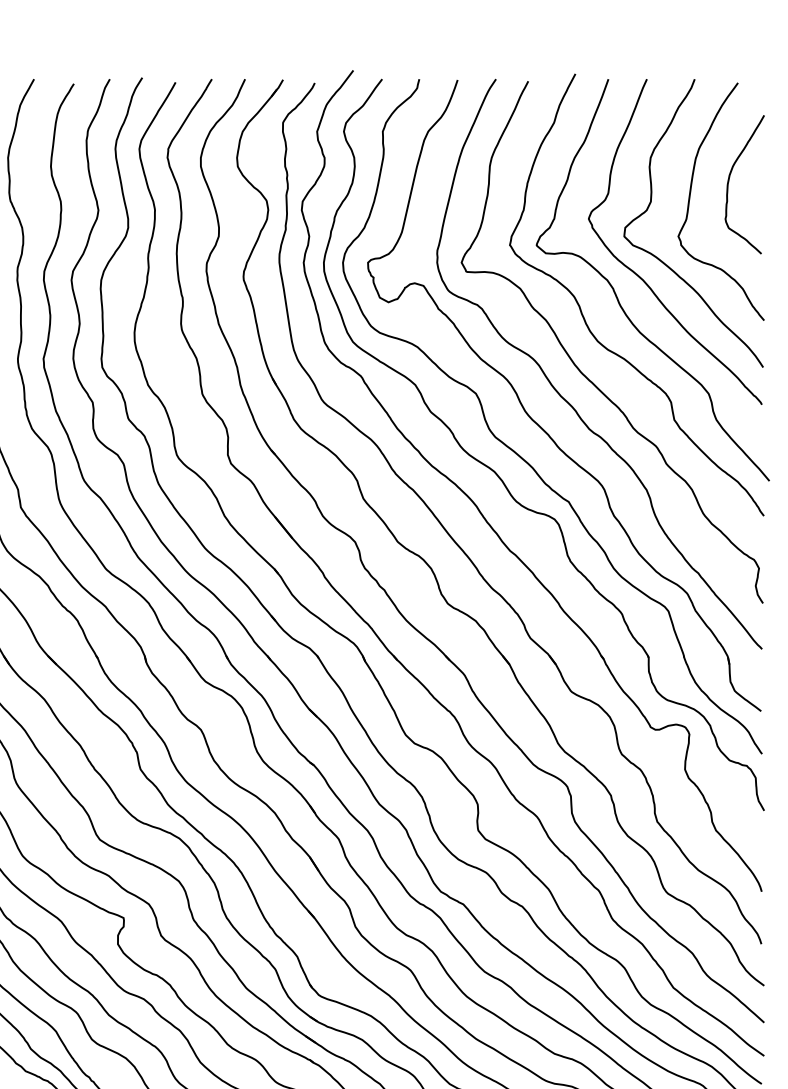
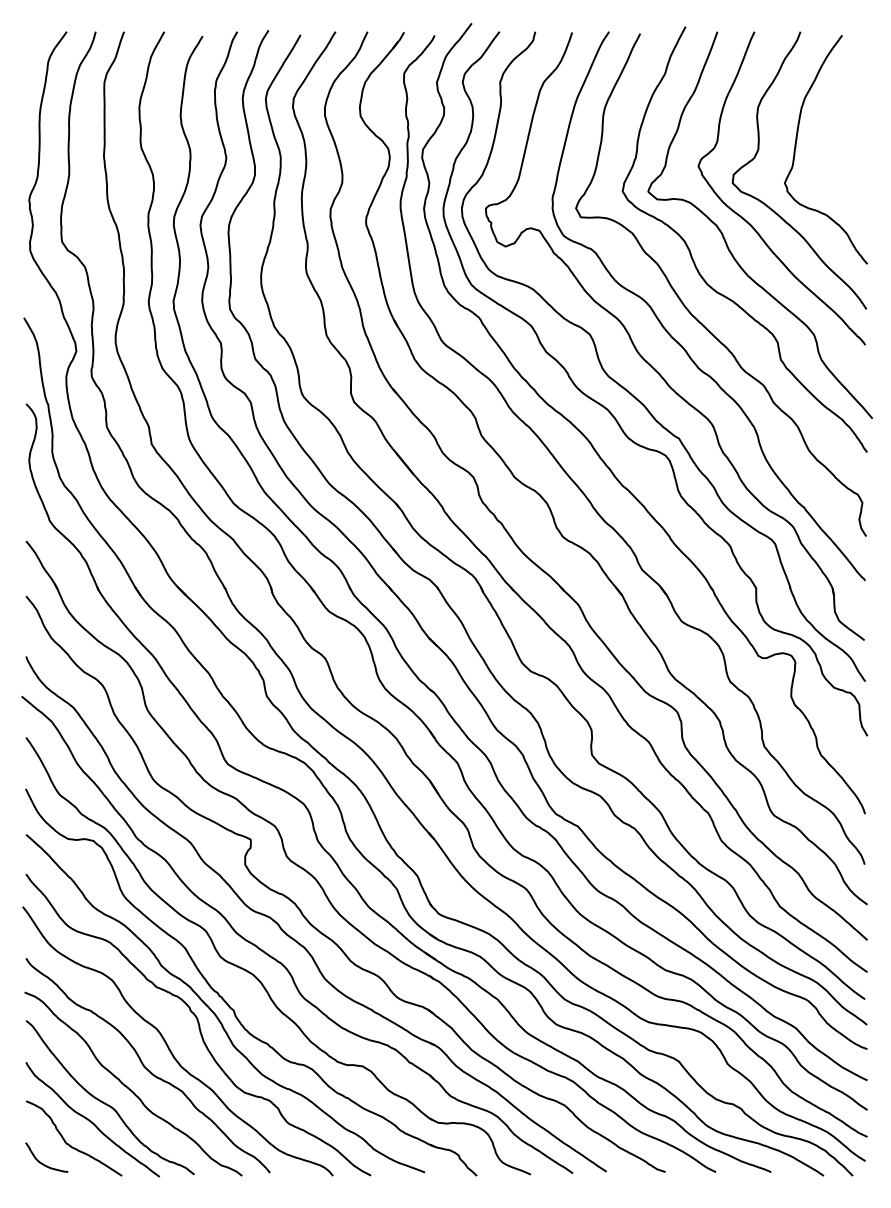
curve: (730, 179) -> (834, 128), removed

